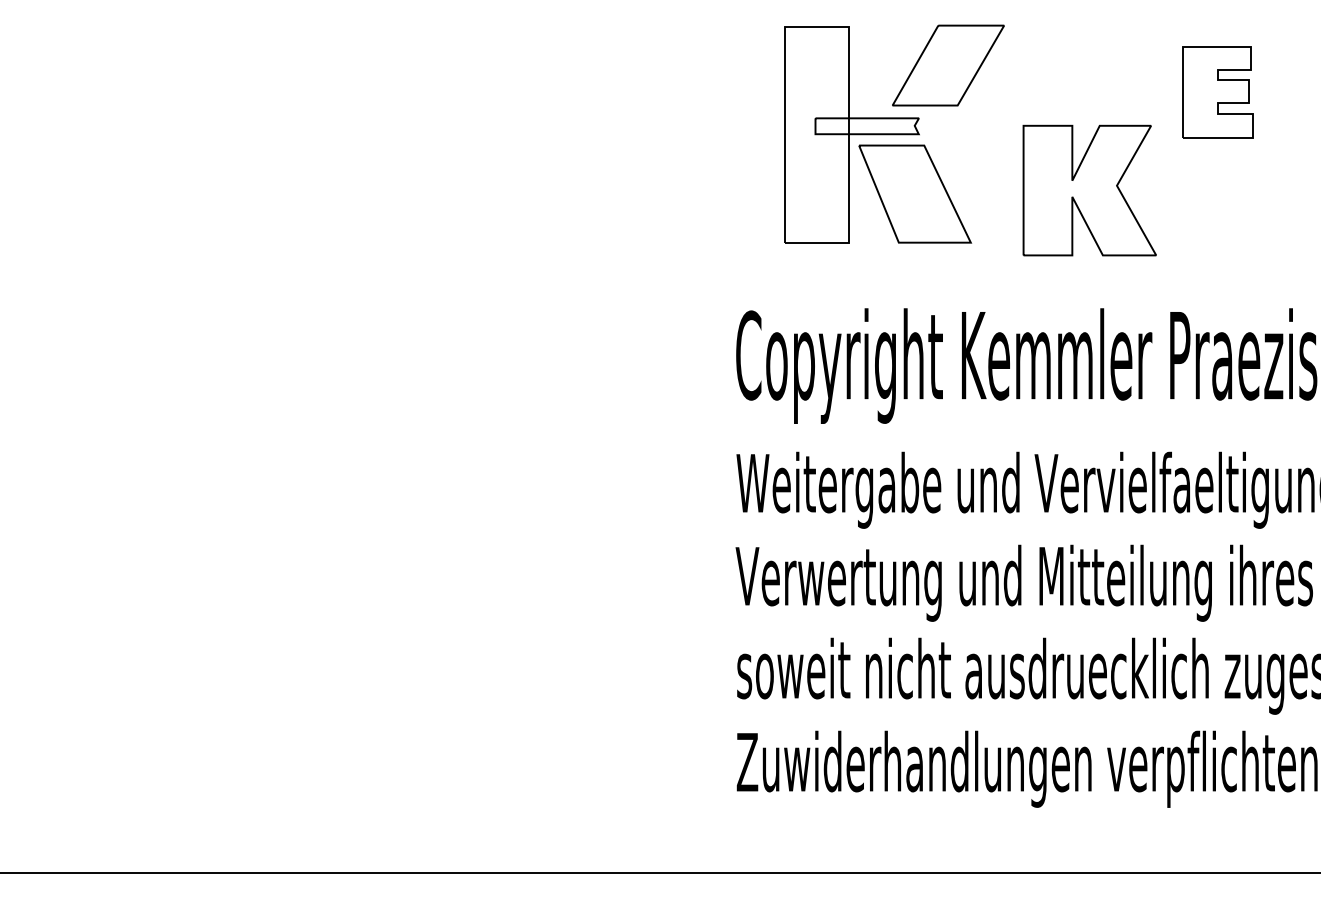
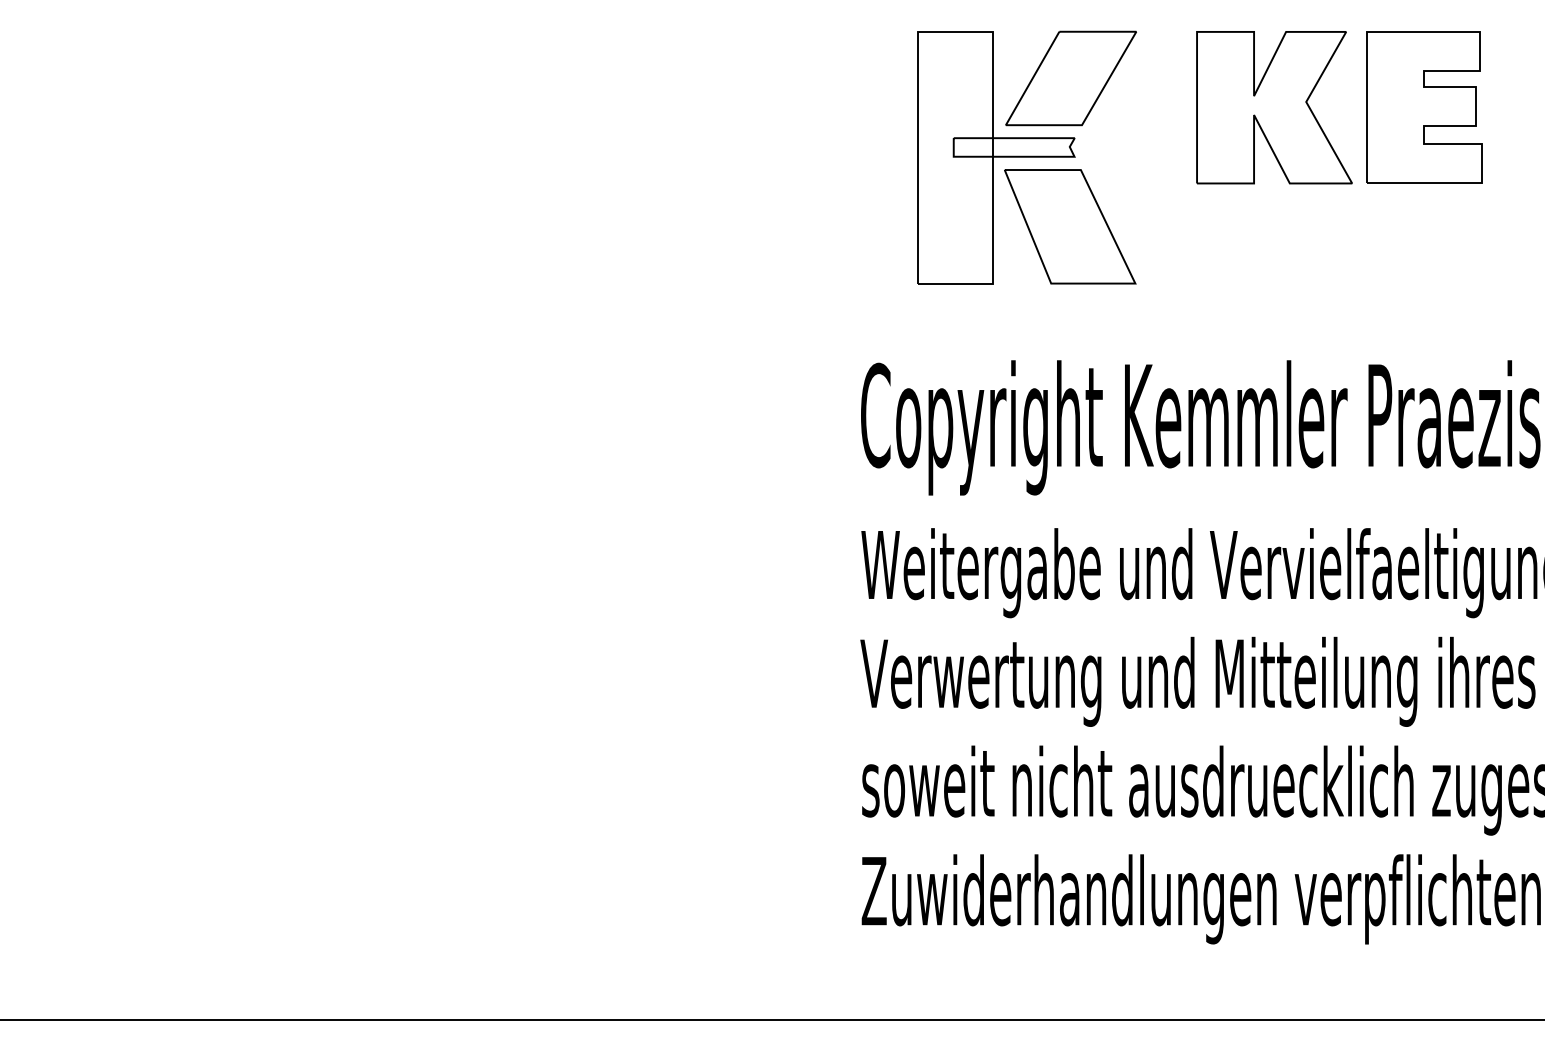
part: (947, 65) -> (1070, 78), moved
part: (1218, 92) -> (1424, 107), size x1.43
part: (1089, 190) -> (1274, 107), moved

